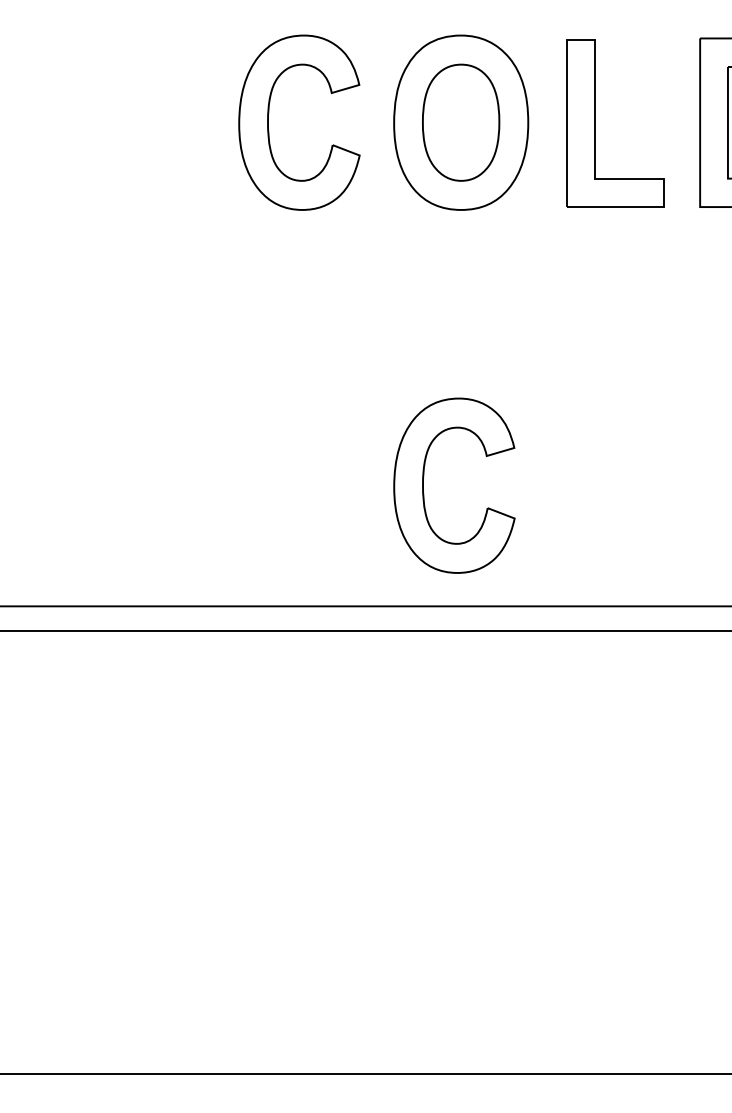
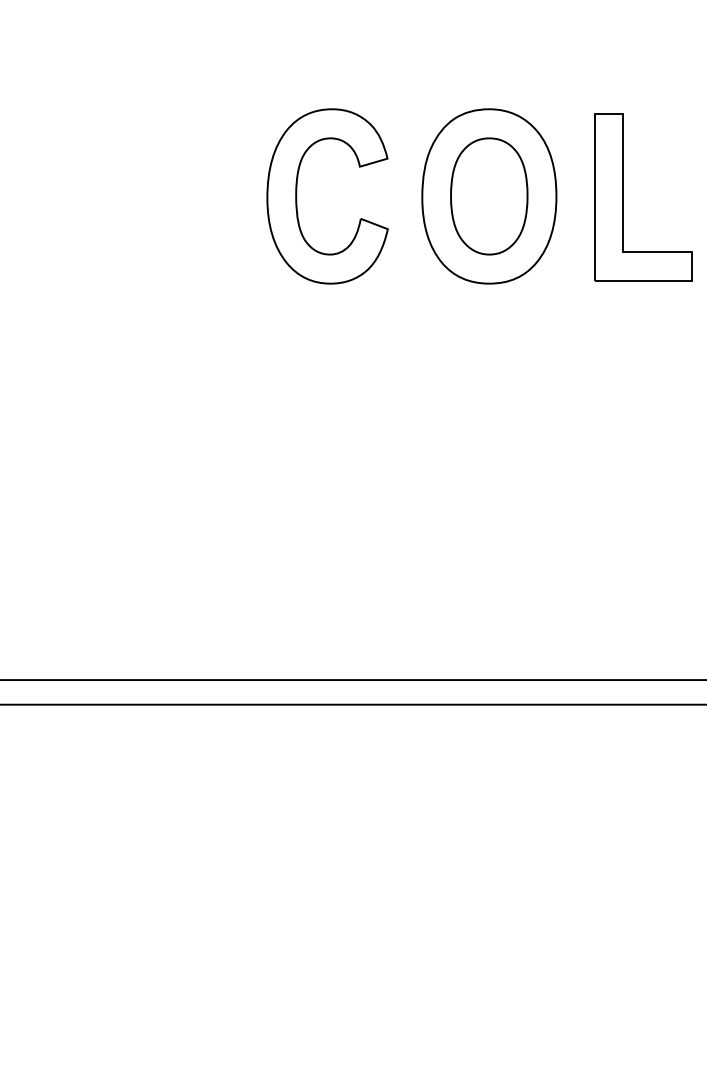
part: (423, 485) -> (451, 559), removed

